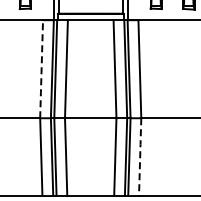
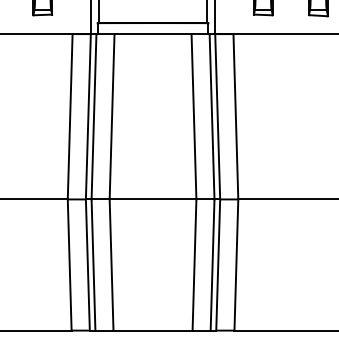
line: (41, 70) -> (70, 118), dashed -> solid
line: (140, 156) -> (236, 263), dashed -> solid

